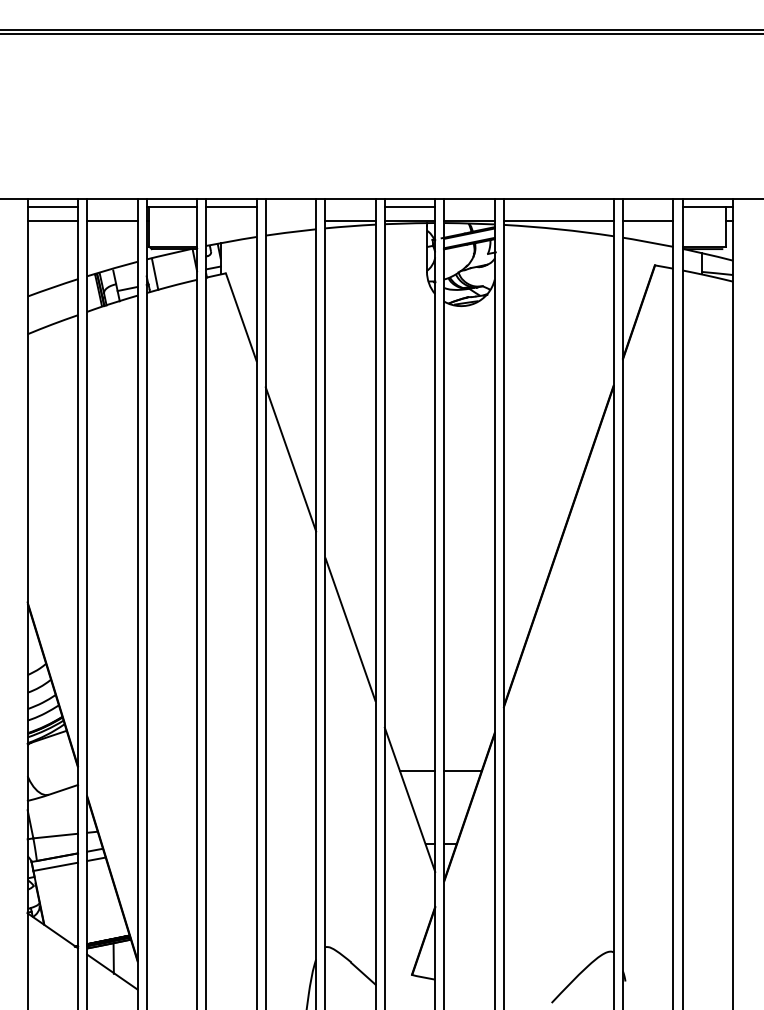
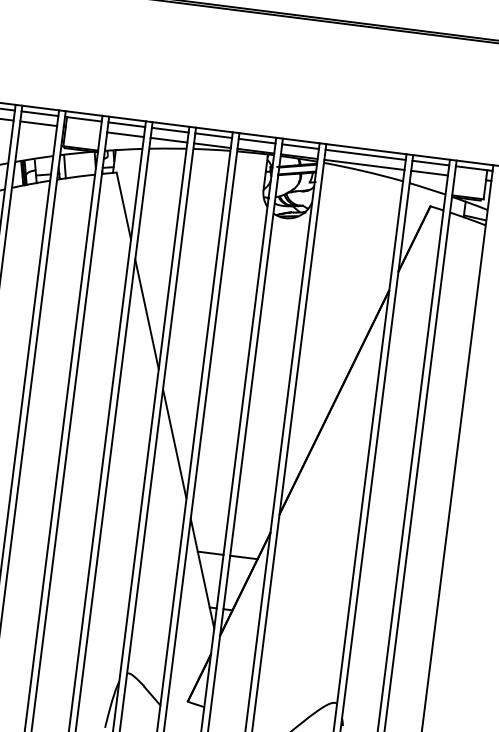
line: (112, 207) -> (40, 114), added
line: (290, 207) -> (169, 130), added
line: (350, 207) -> (213, 136), added
line: (469, 207) -> (300, 147), added
line: (558, 207) -> (365, 155), added
line: (647, 207) -> (430, 163), added
line: (231, 220) -> (125, 134), added
line: (290, 220) -> (168, 140), added

